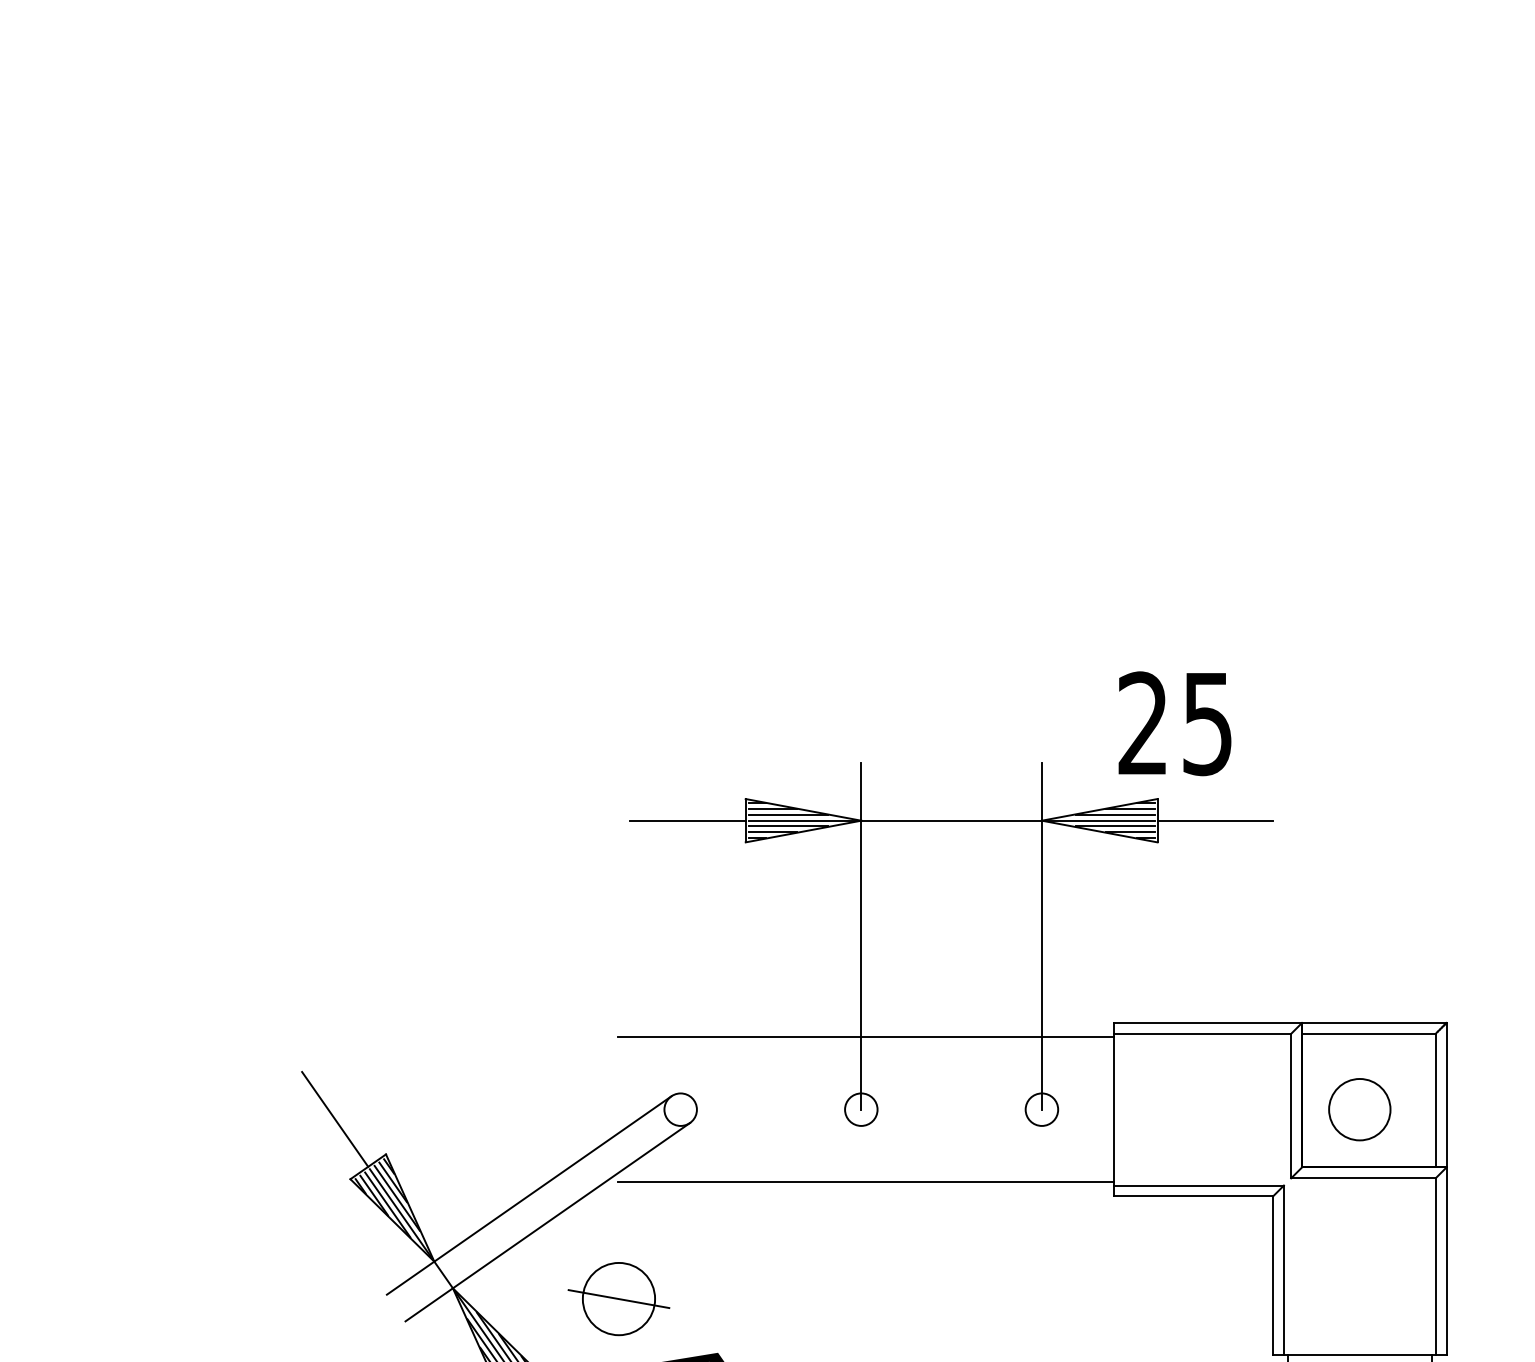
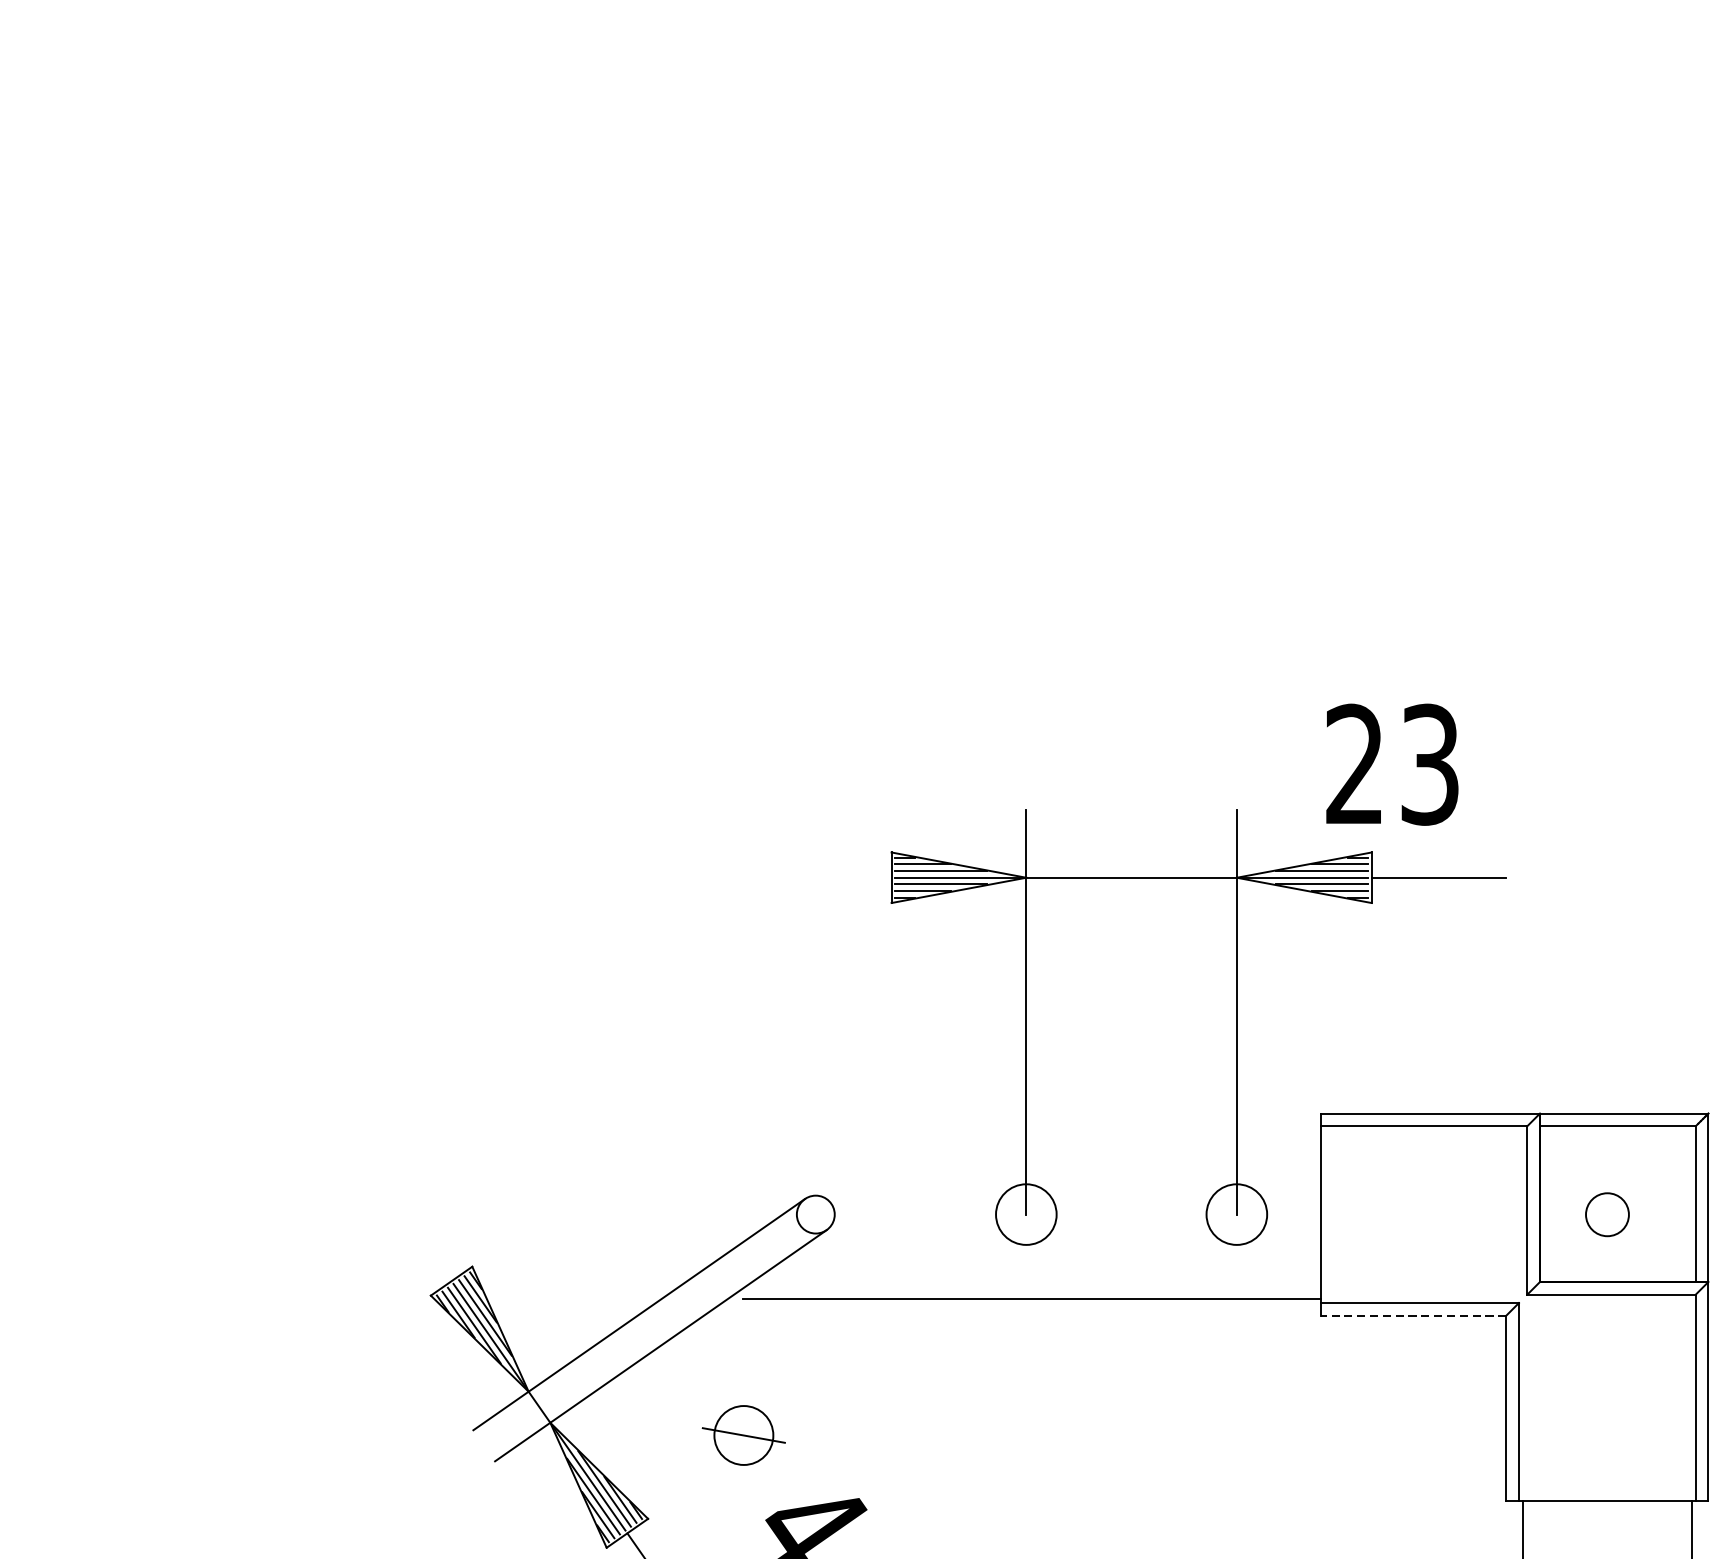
text: (1207, 723) -> (1429, 764), 25 -> 23
line: (687, 820) -> (823, 877), removed
line: (866, 1037) -> (1032, 1130), removed
circle: (861, 1109) -> (1026, 1214), size x1.6
circle: (1041, 1109) -> (1236, 1214), size x1.6
circle: (1359, 1109) -> (1607, 1214), size x0.6
line: (335, 1119) -> (413, 1226), removed
line: (1193, 1196) -> (1413, 1315), solid -> dashed
part: (618, 1299) -> (743, 1435), size x0.7

